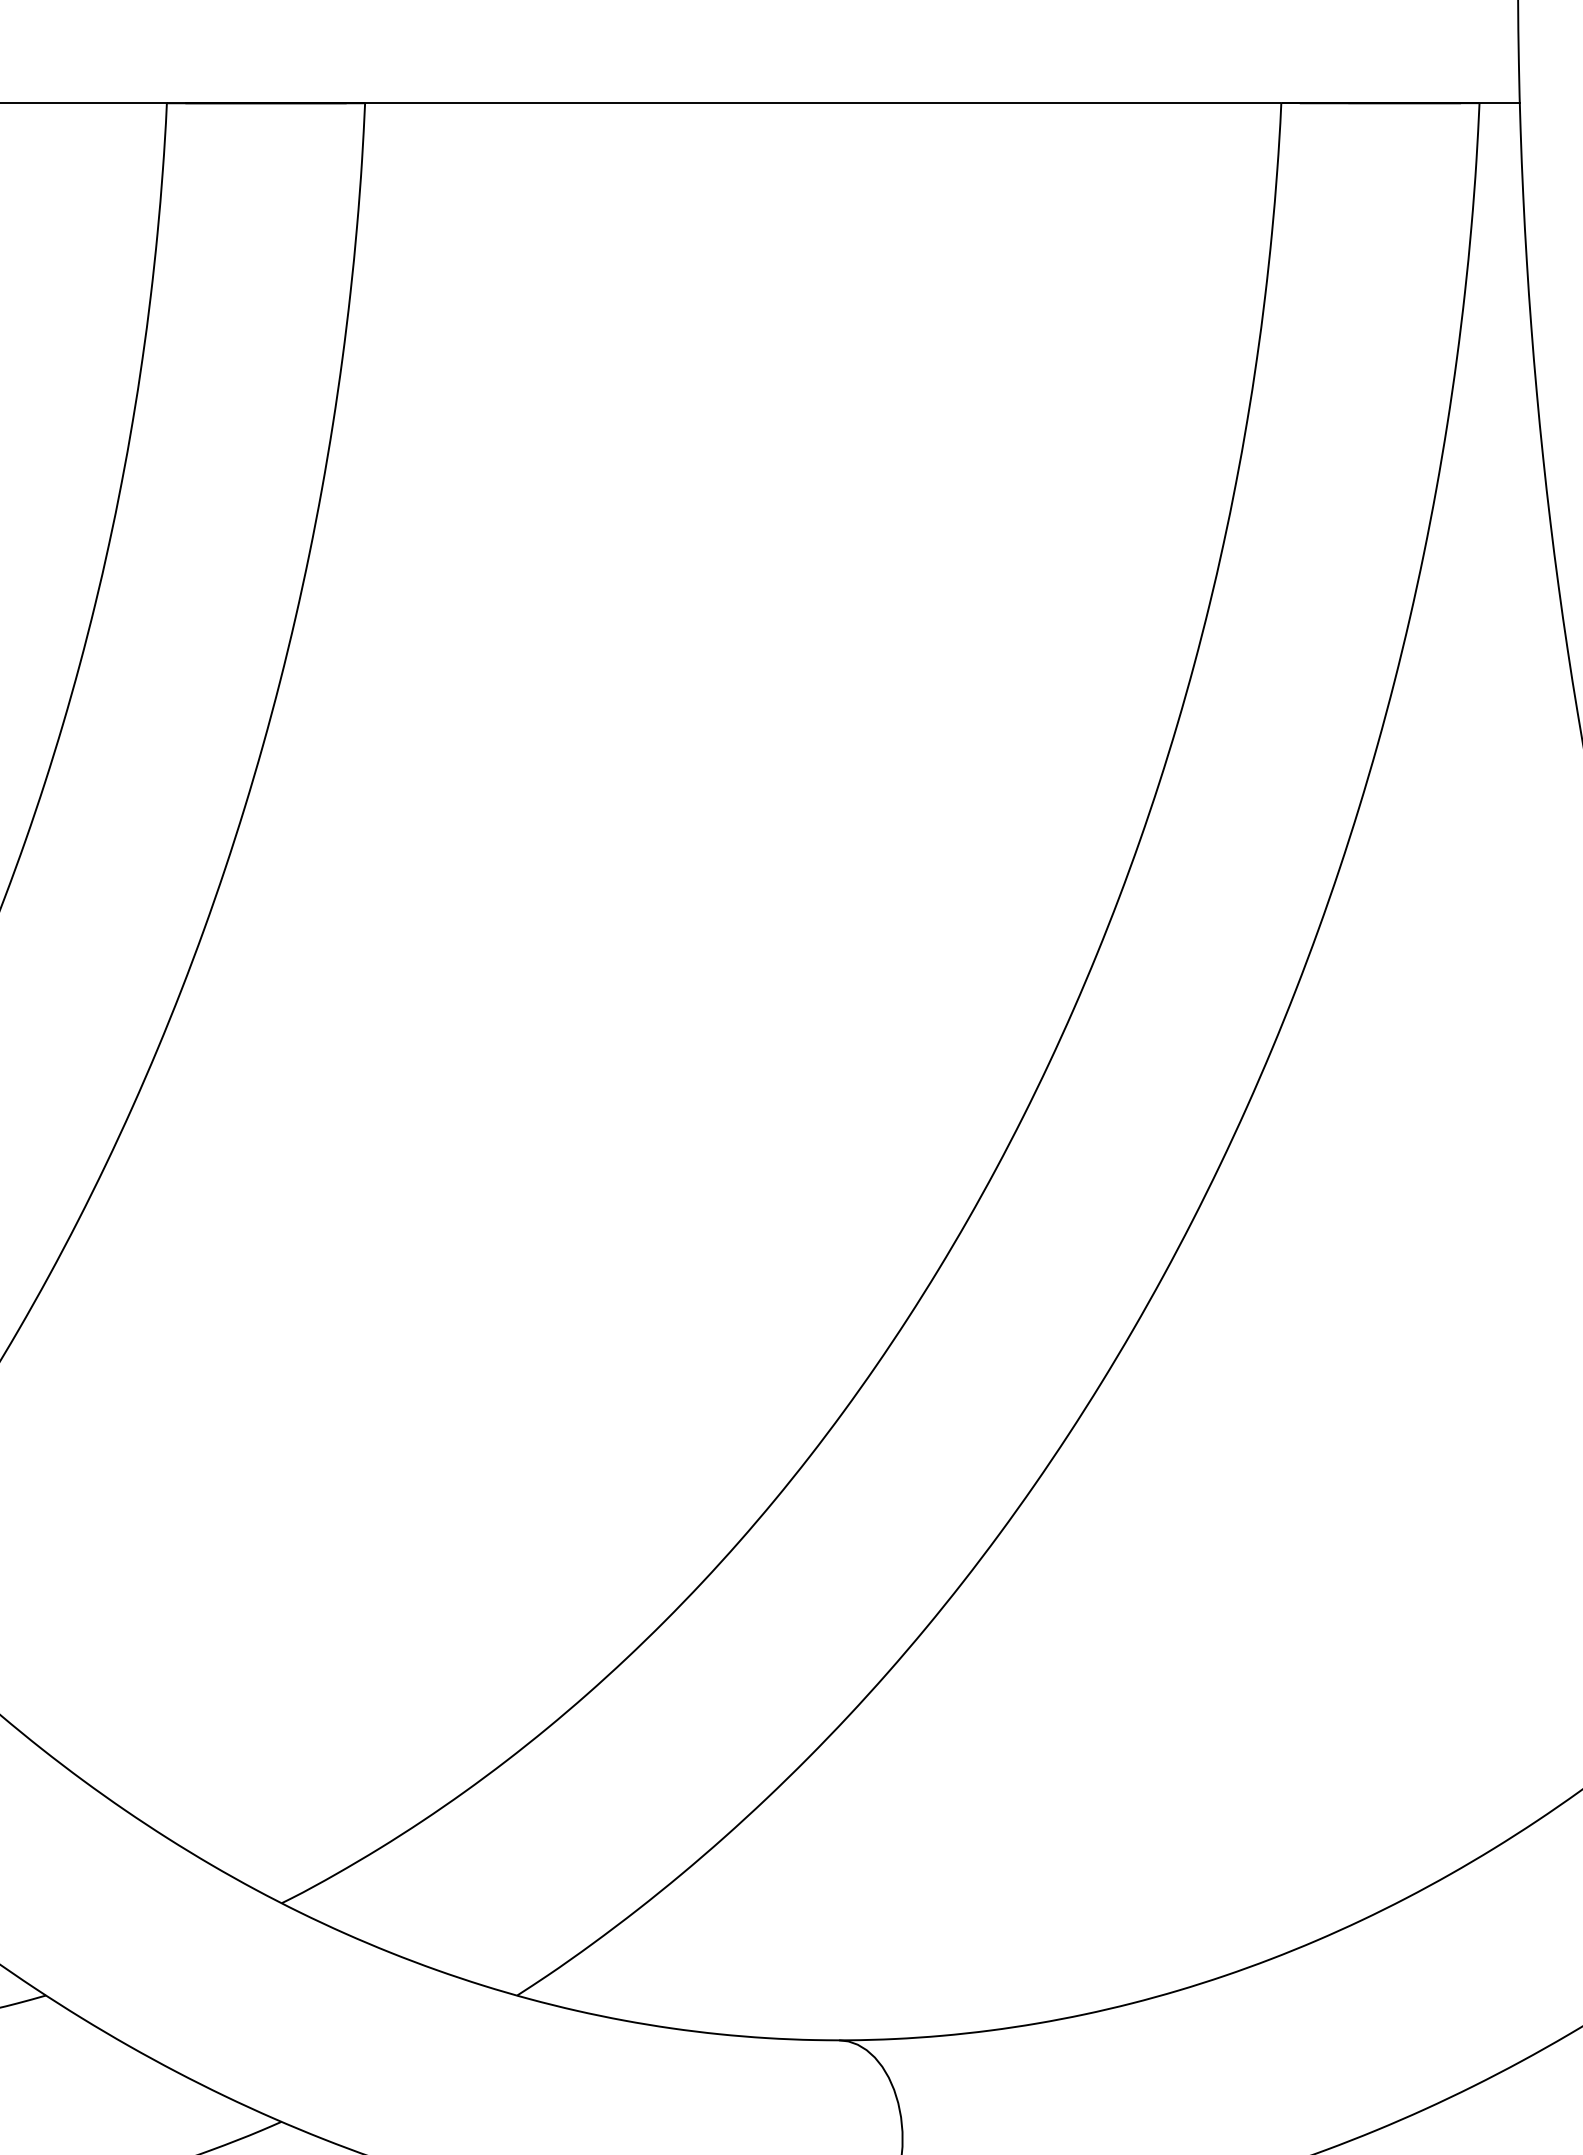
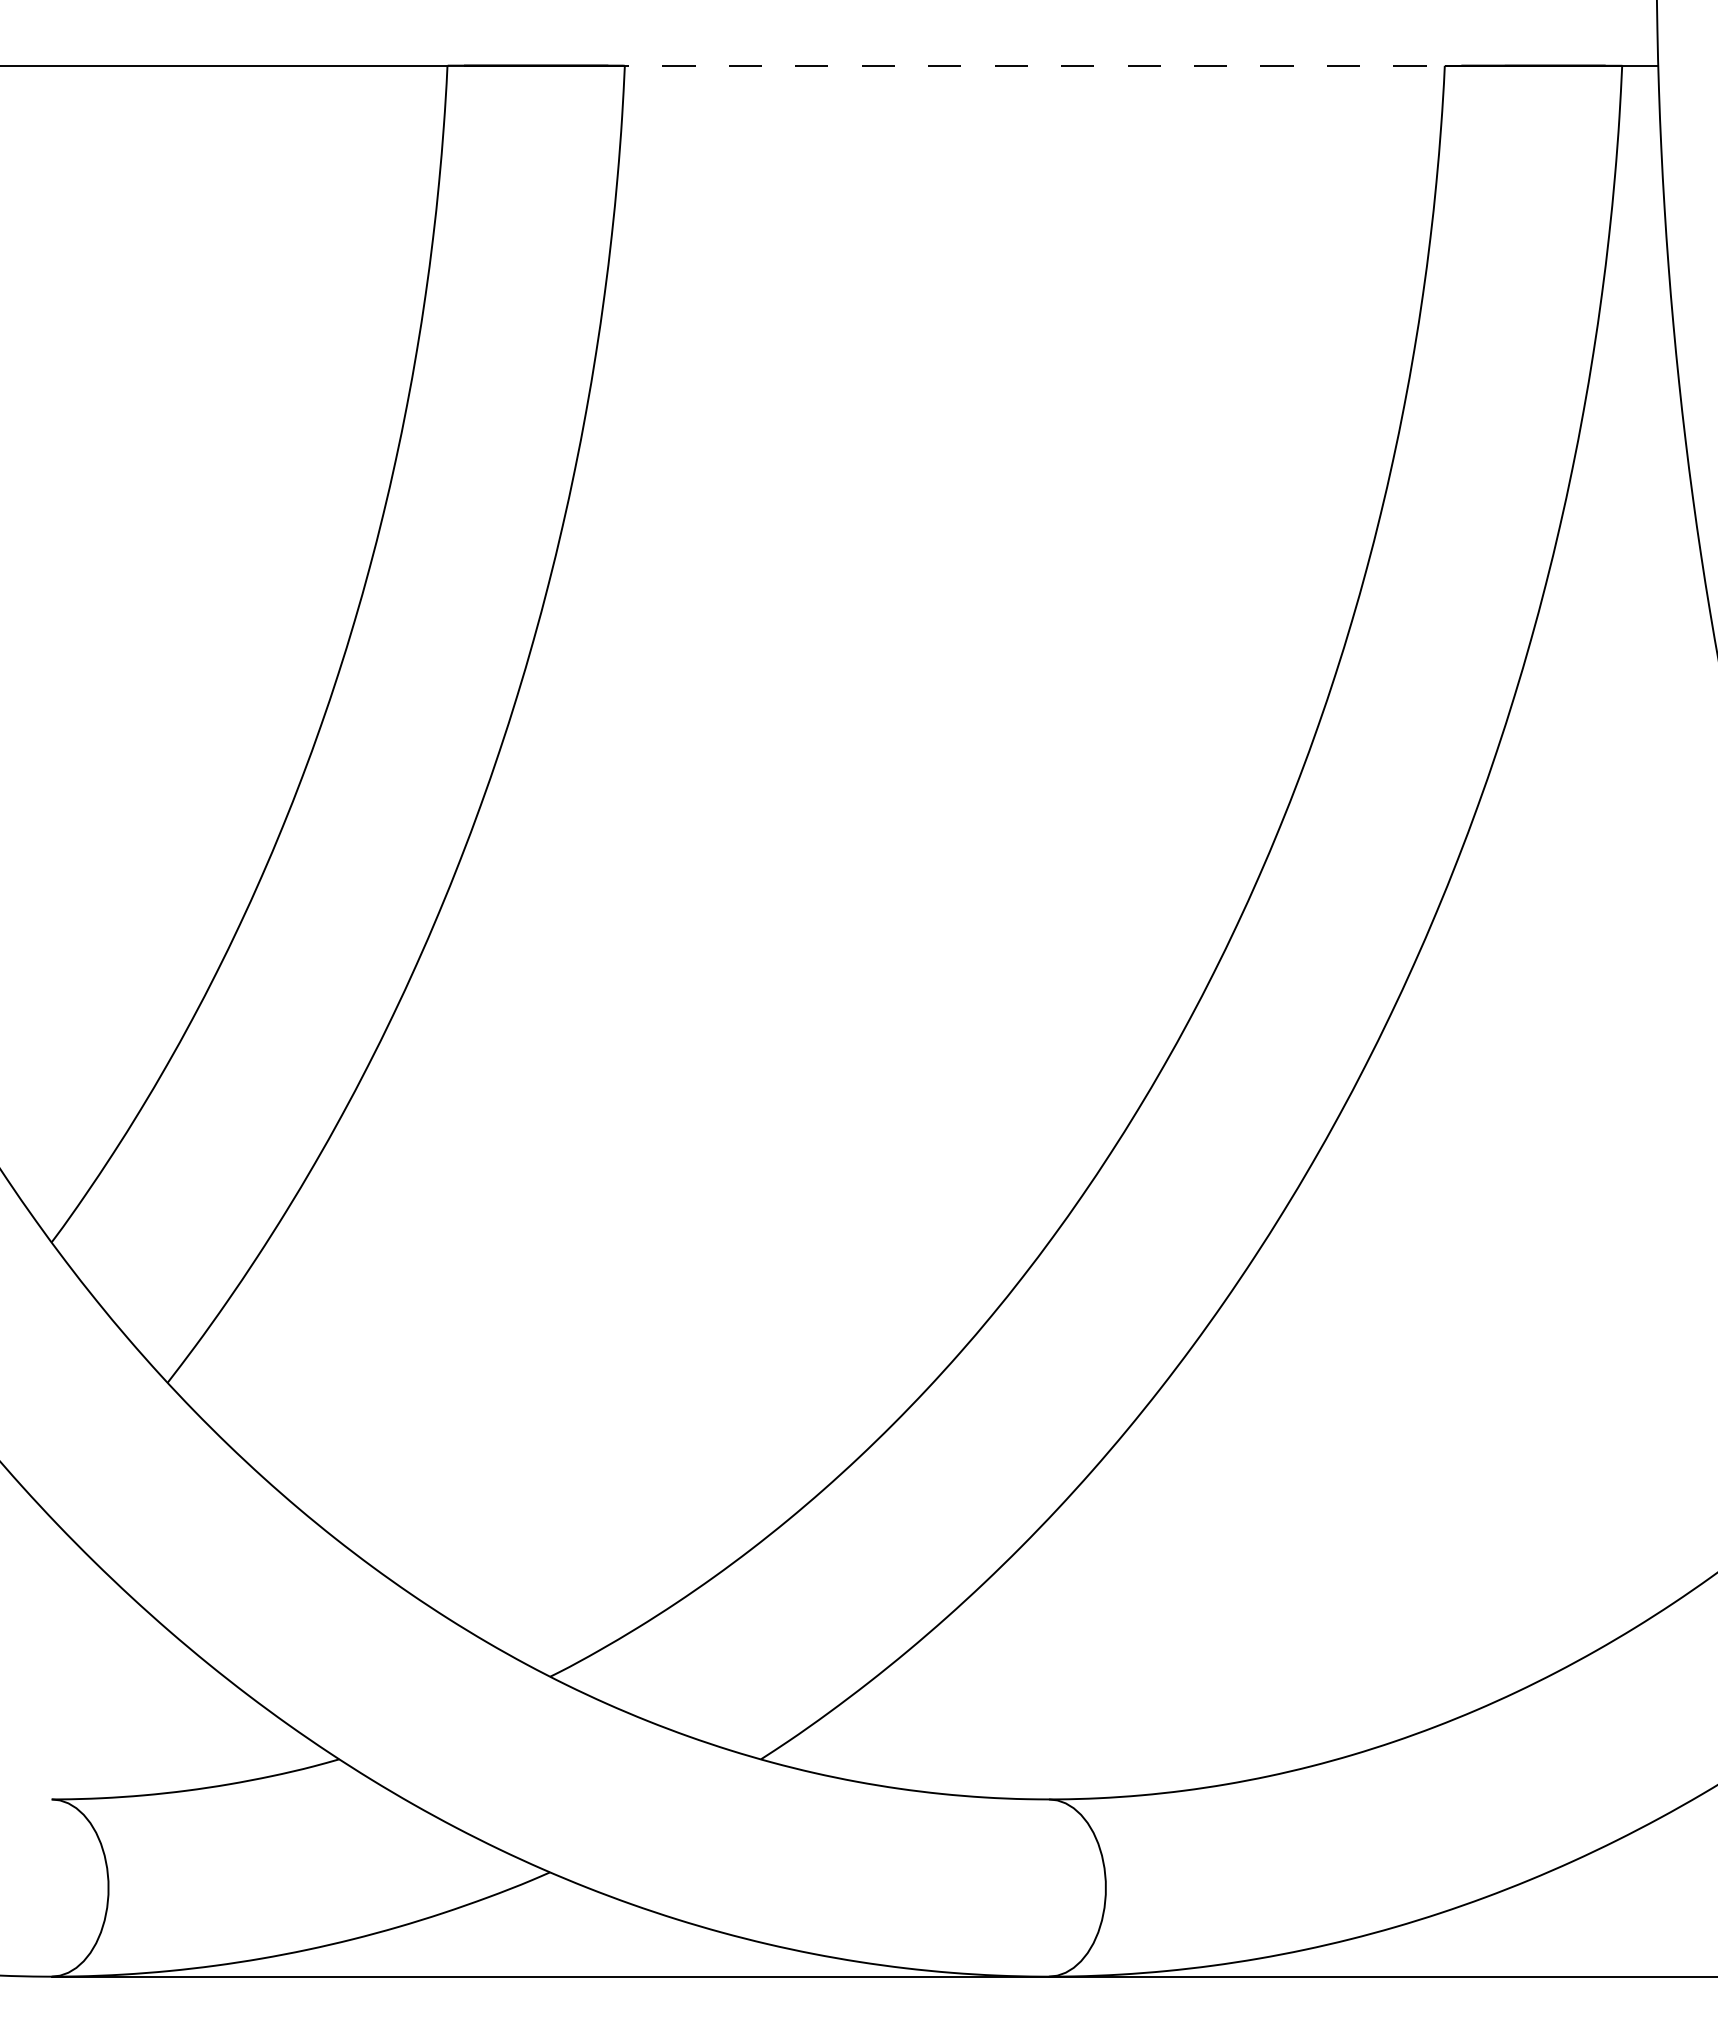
line: (807, 102) -> (1020, 65), solid -> dashed

